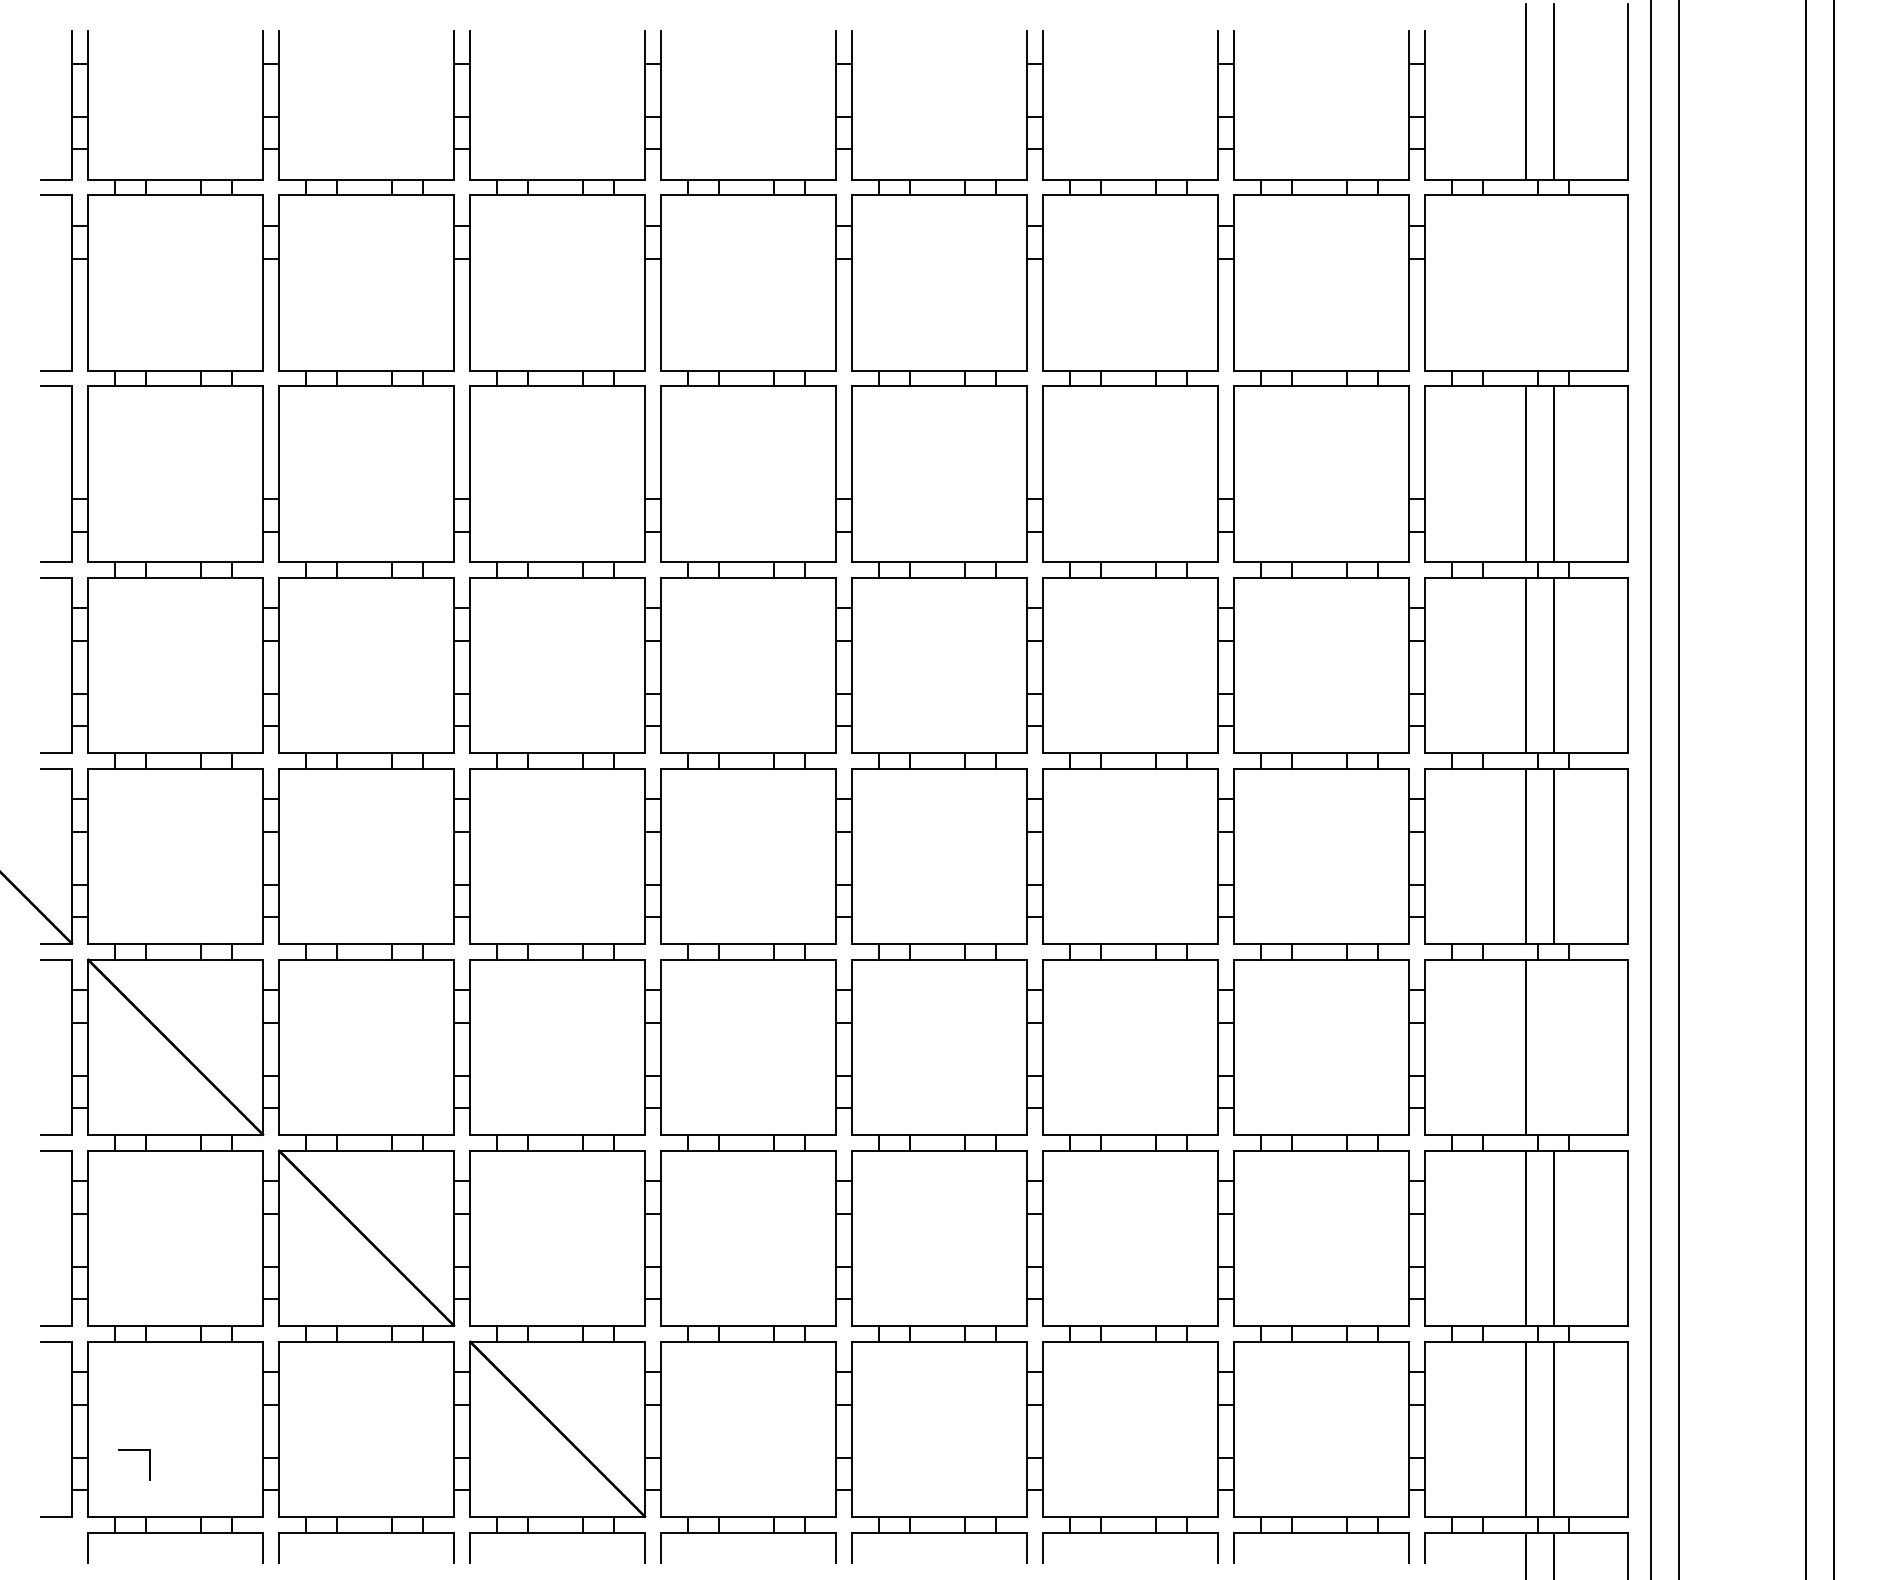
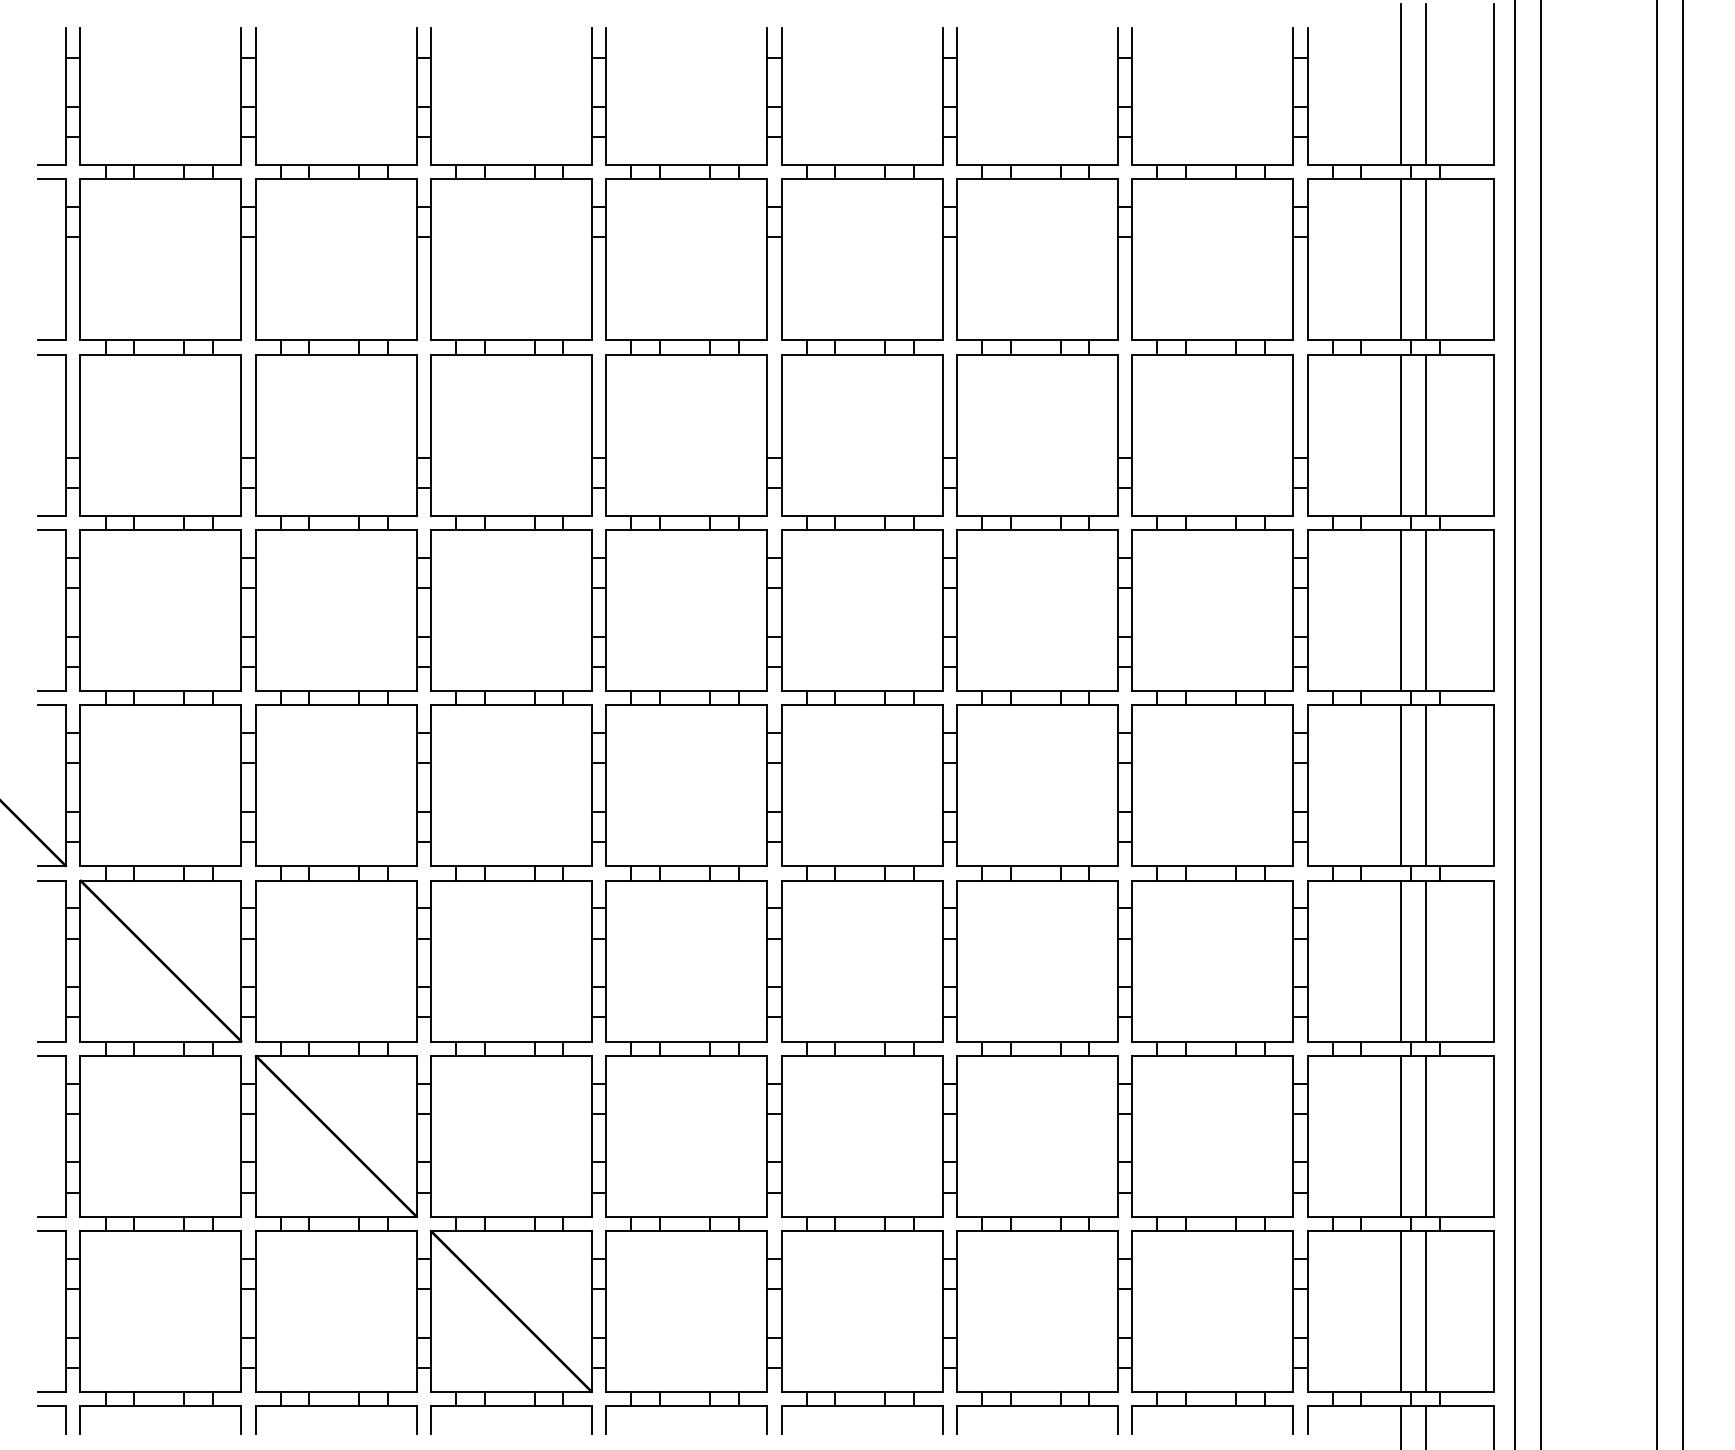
line: (1526, 282) -> (1400, 259), added
line: (1554, 282) -> (1426, 259), added
line: (1554, 1046) -> (1426, 960), added
part: (134, 1450) -> (51, 1407), moved

